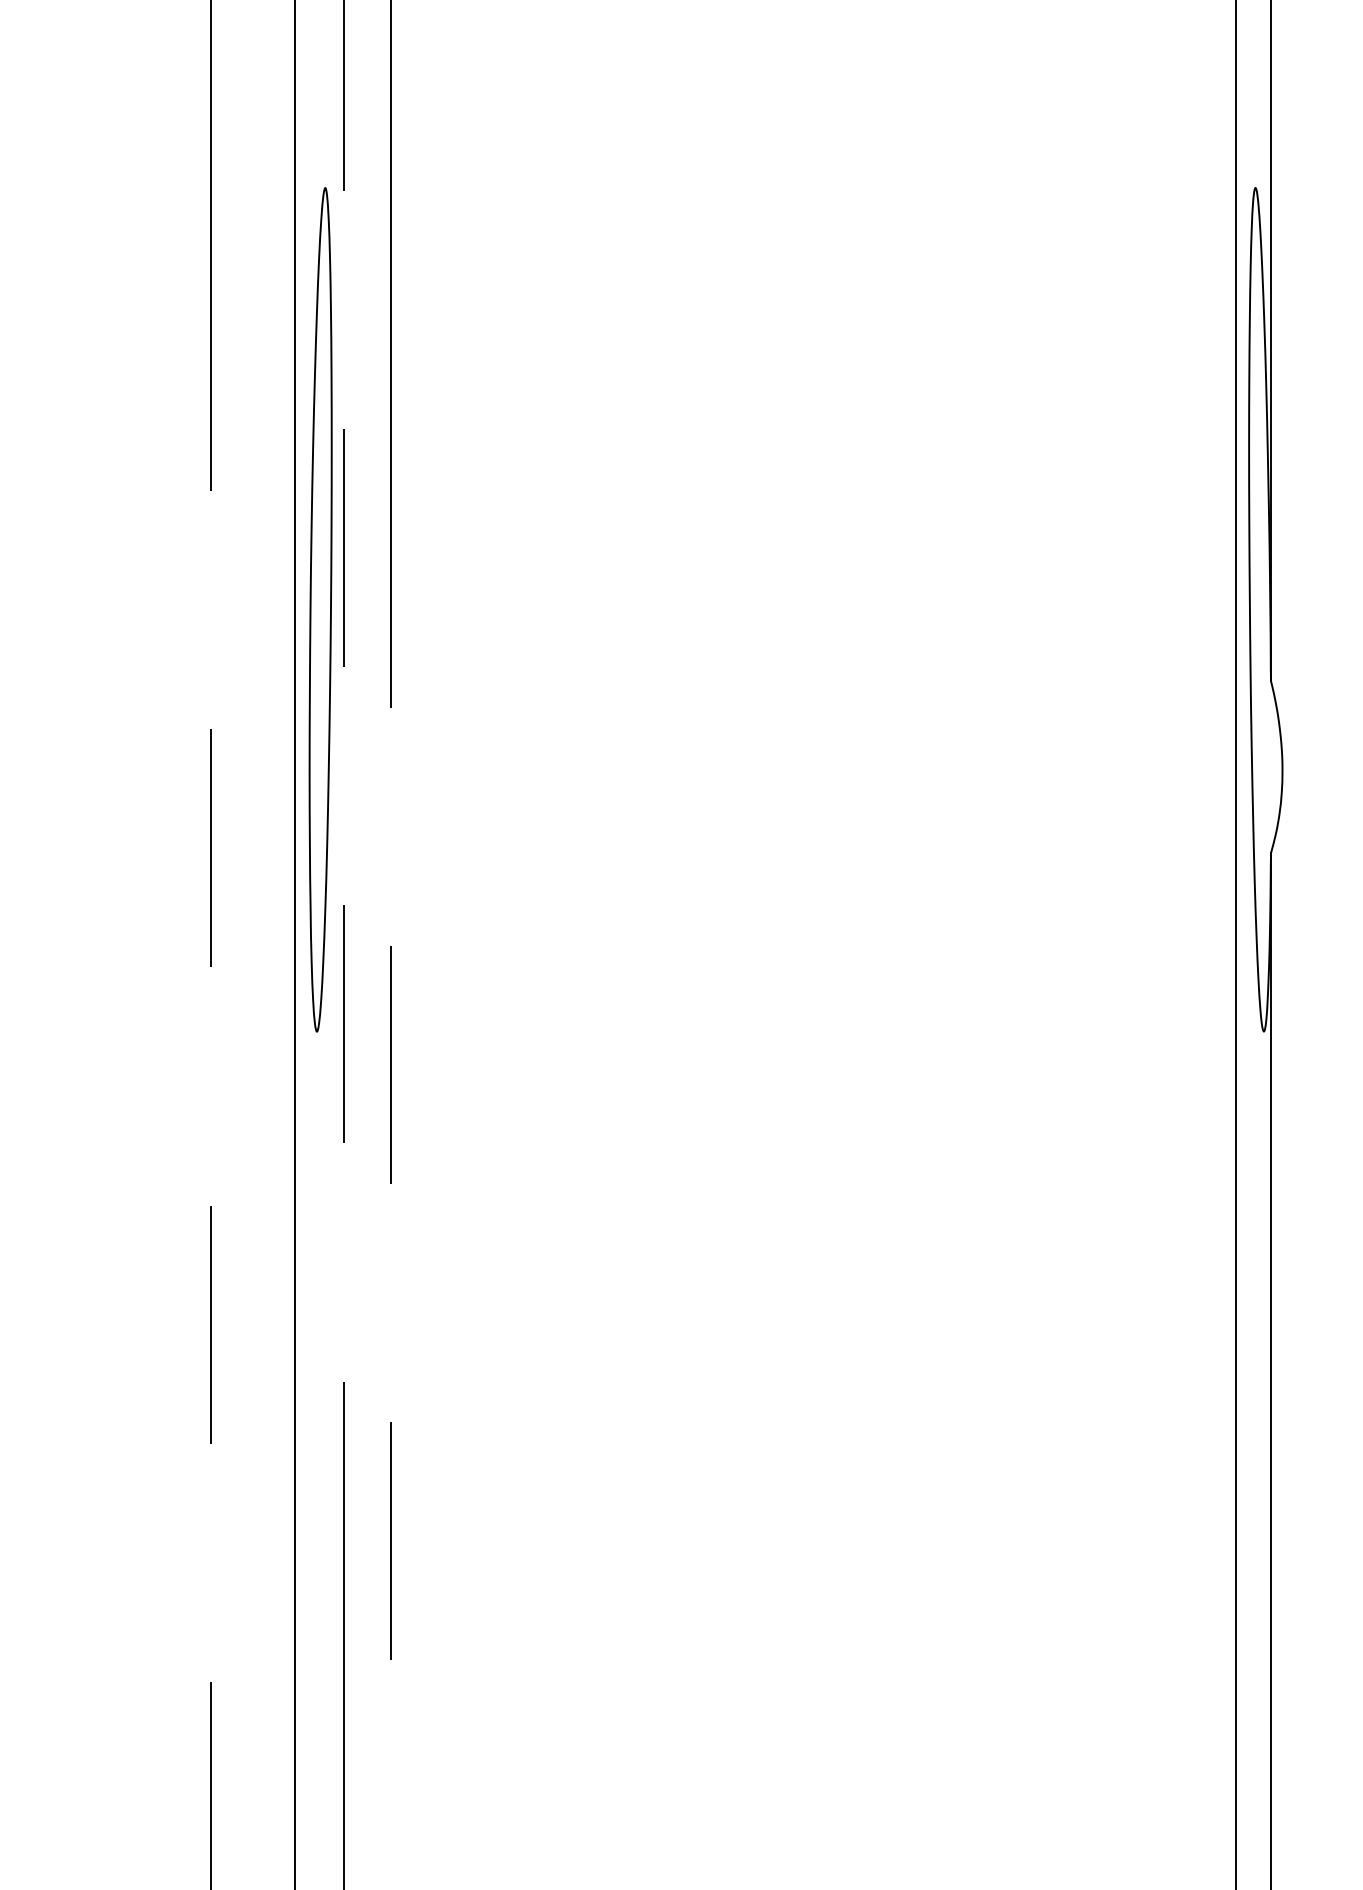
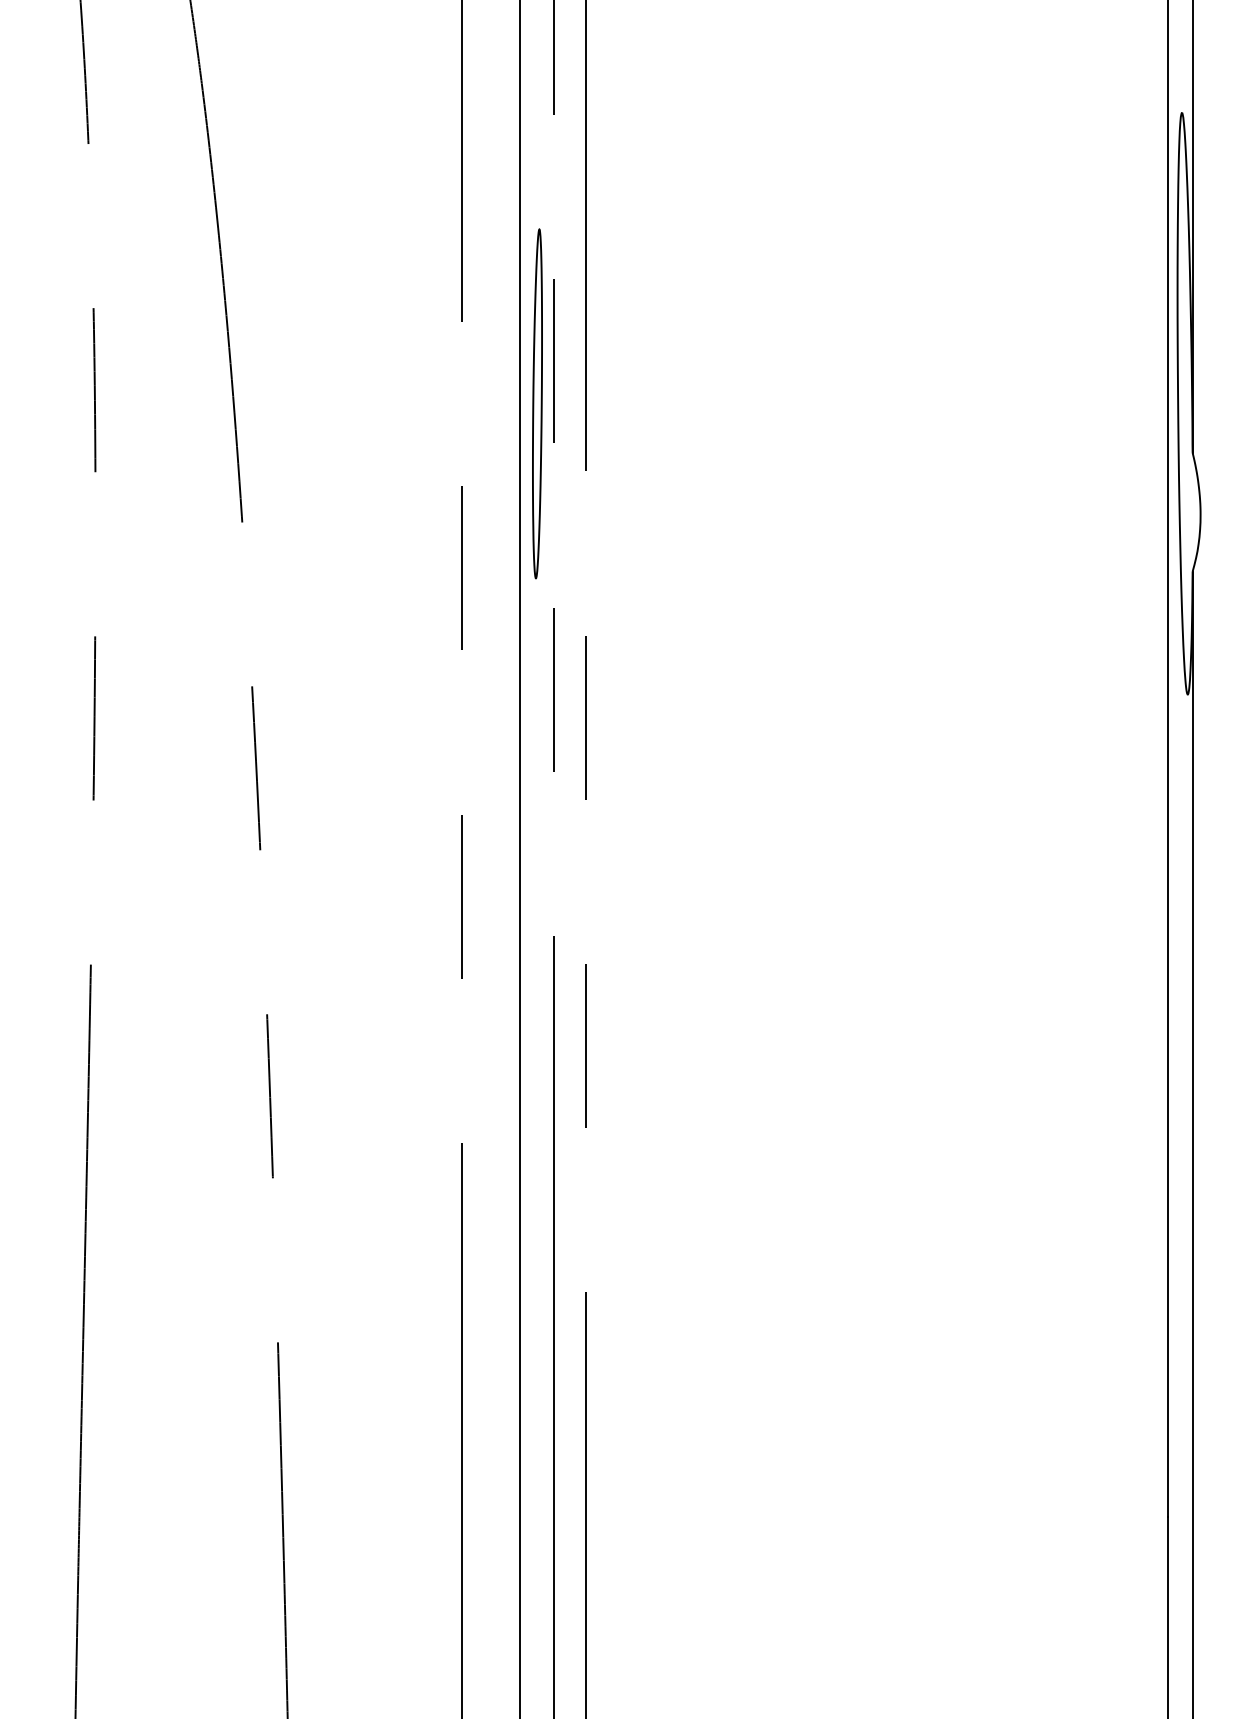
part: (320, 609) -> (537, 403), size x0.6

